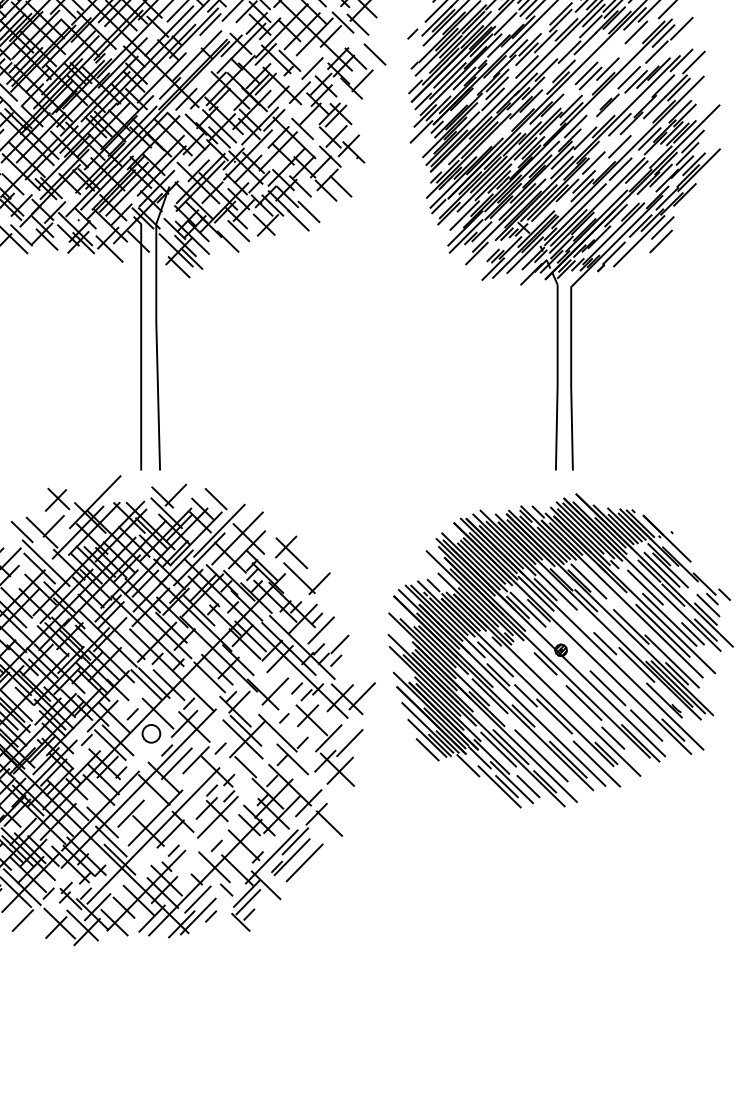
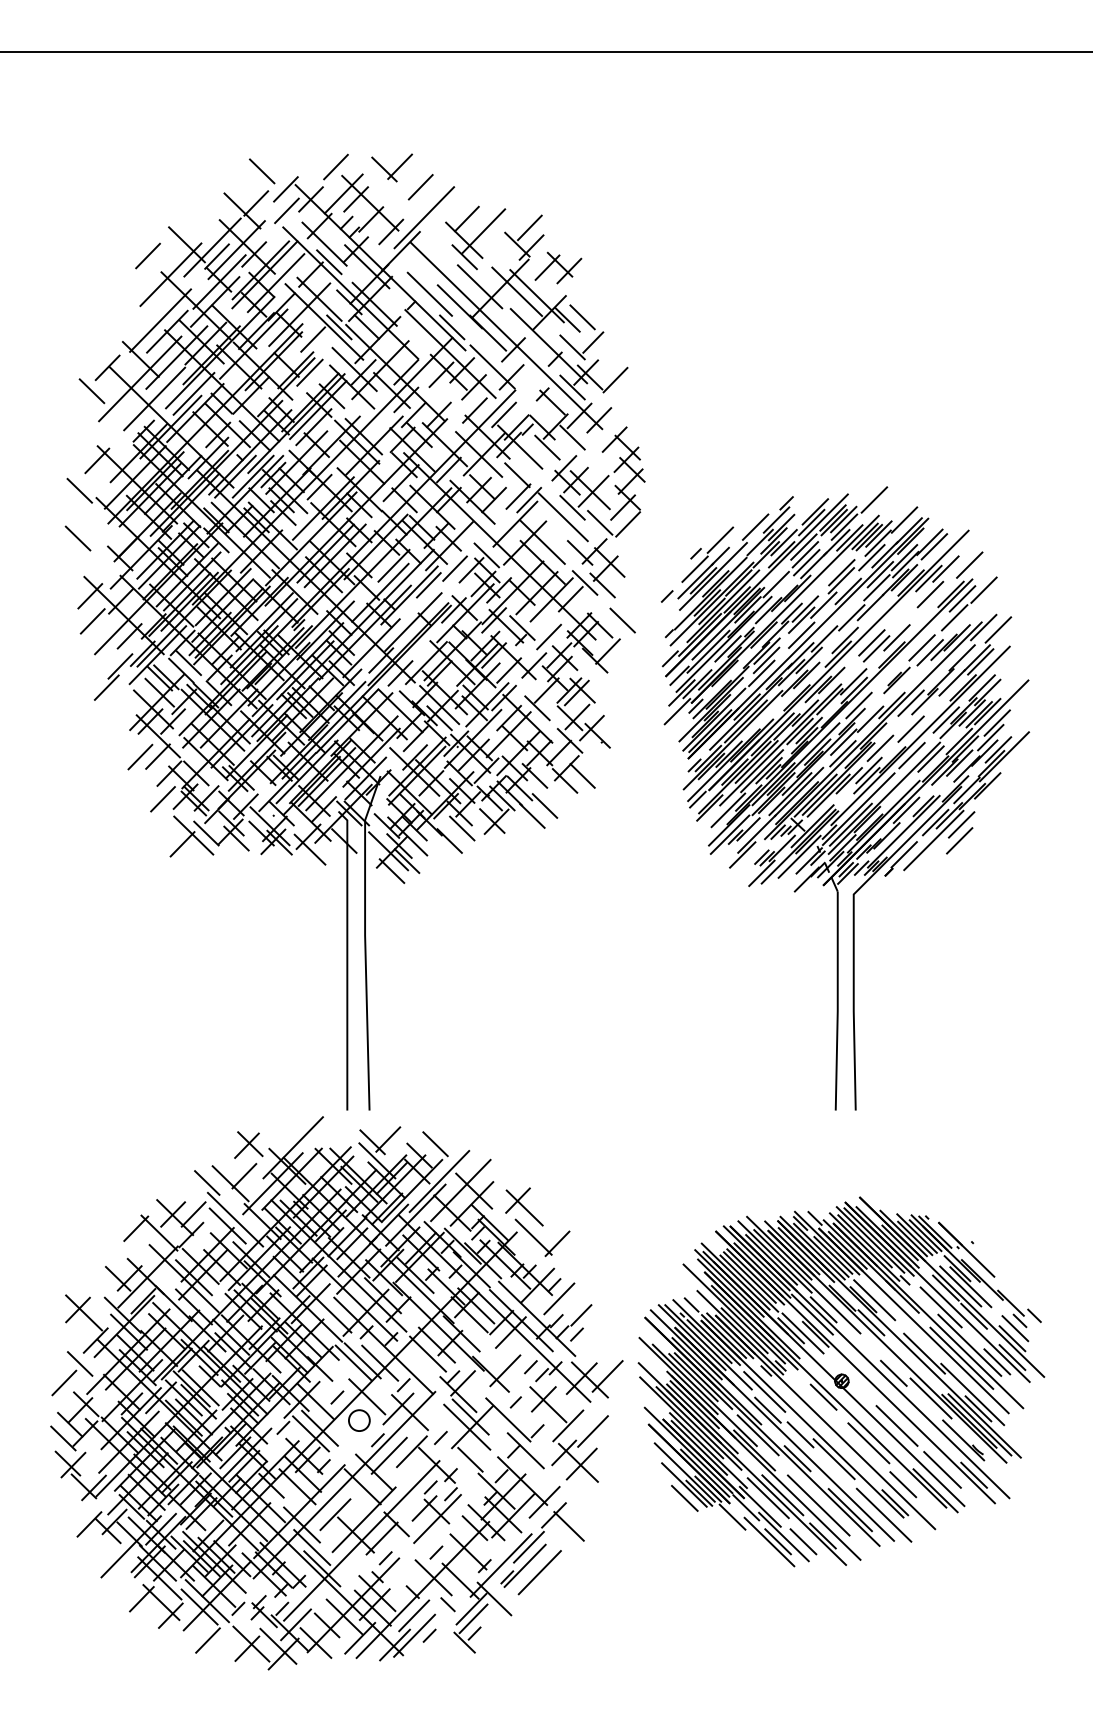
part: (560, 650) -> (841, 1381), moved

